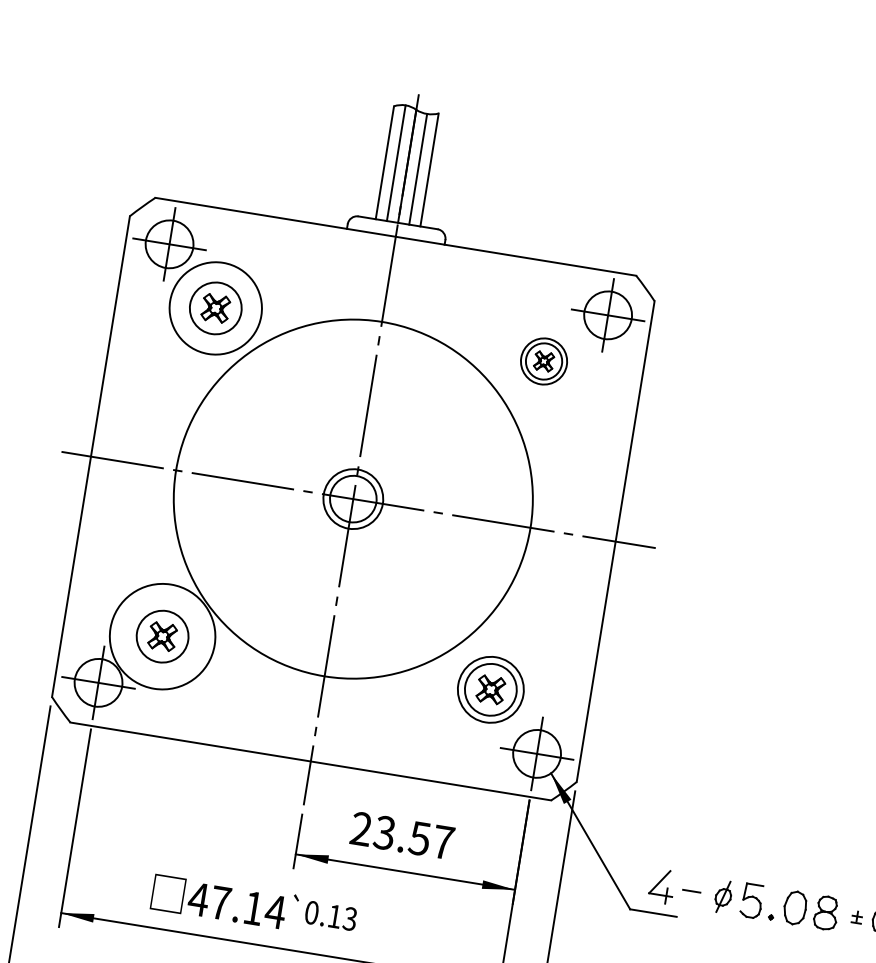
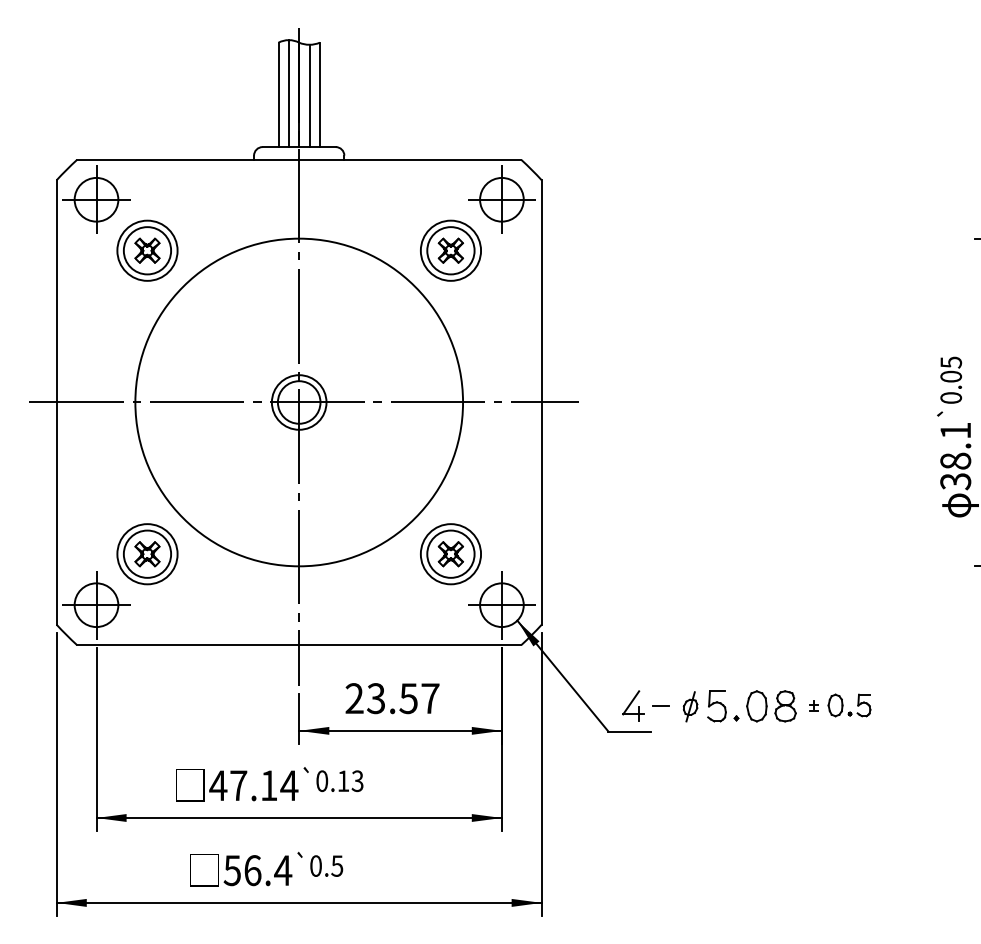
circle: (215, 308) -> (147, 250), size x0.71
part: (543, 361) -> (450, 250), size x1.43
circle: (162, 636) -> (147, 554), size x0.62

